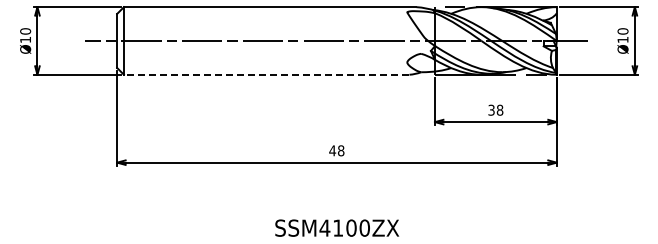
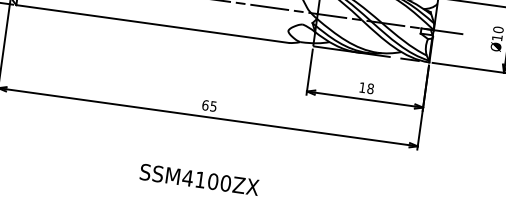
line: (266, 74) -> (152, 23), dashed -> solid
text: (491, 109) -> (362, 86), 38 -> 18
text: (336, 150) -> (209, 105), 48 -> 65

